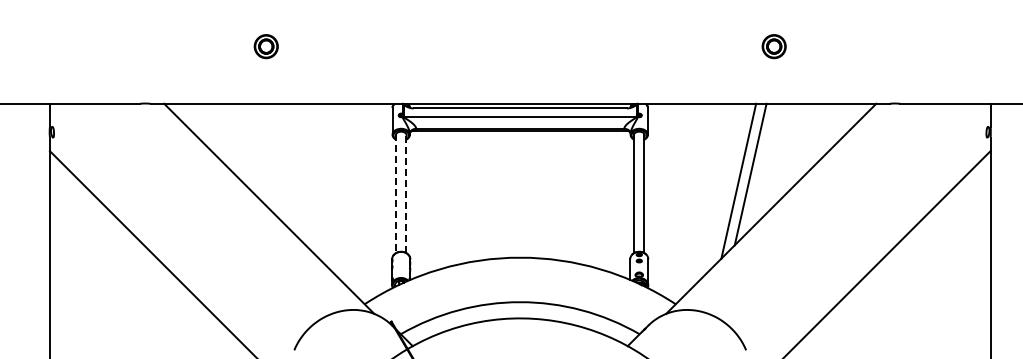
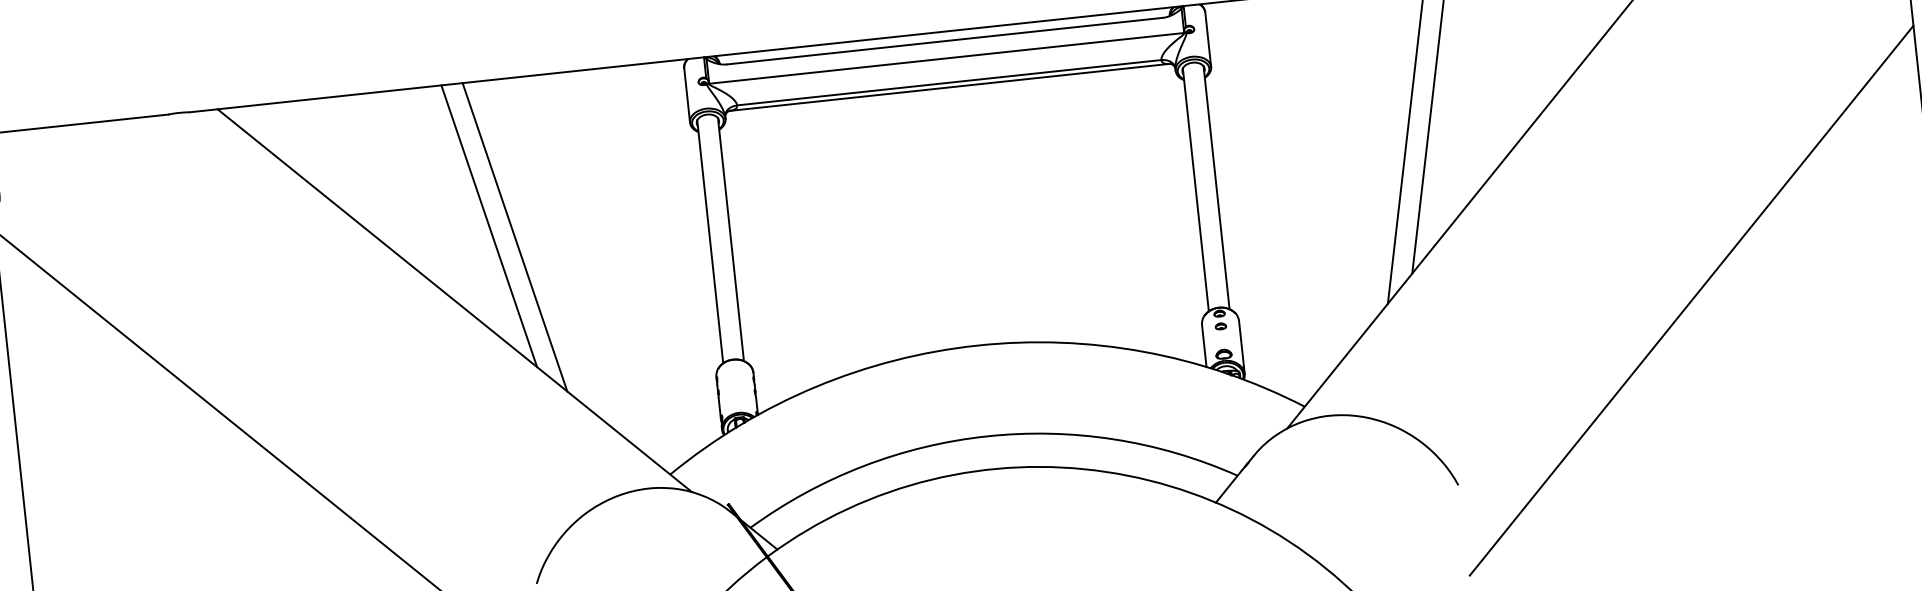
line: (289, 174) -> (488, 226), added
line: (301, 180) -> (514, 235), added
line: (396, 193) -> (710, 241), dashed -> solid
line: (406, 193) -> (731, 239), dashed -> solid

